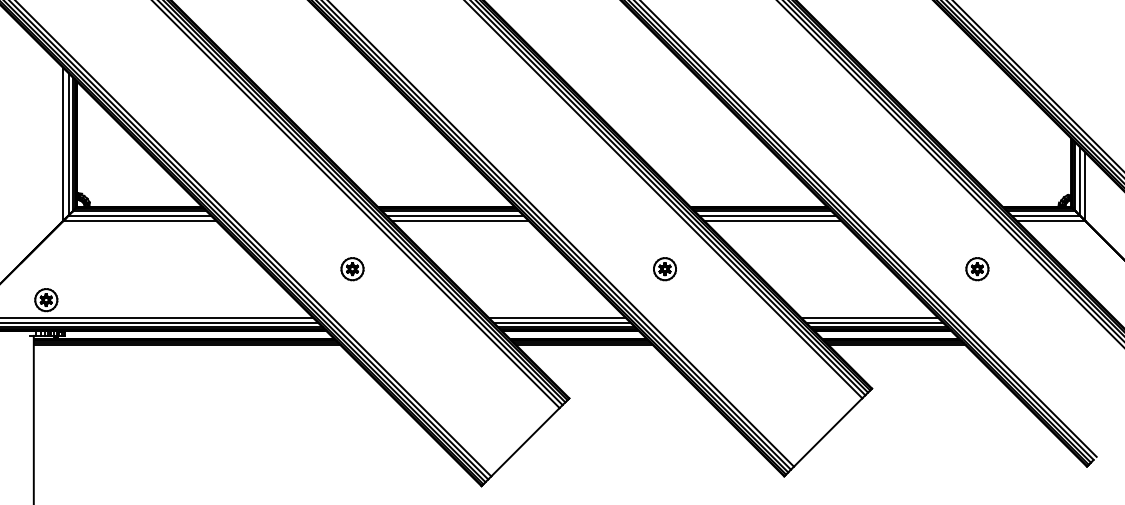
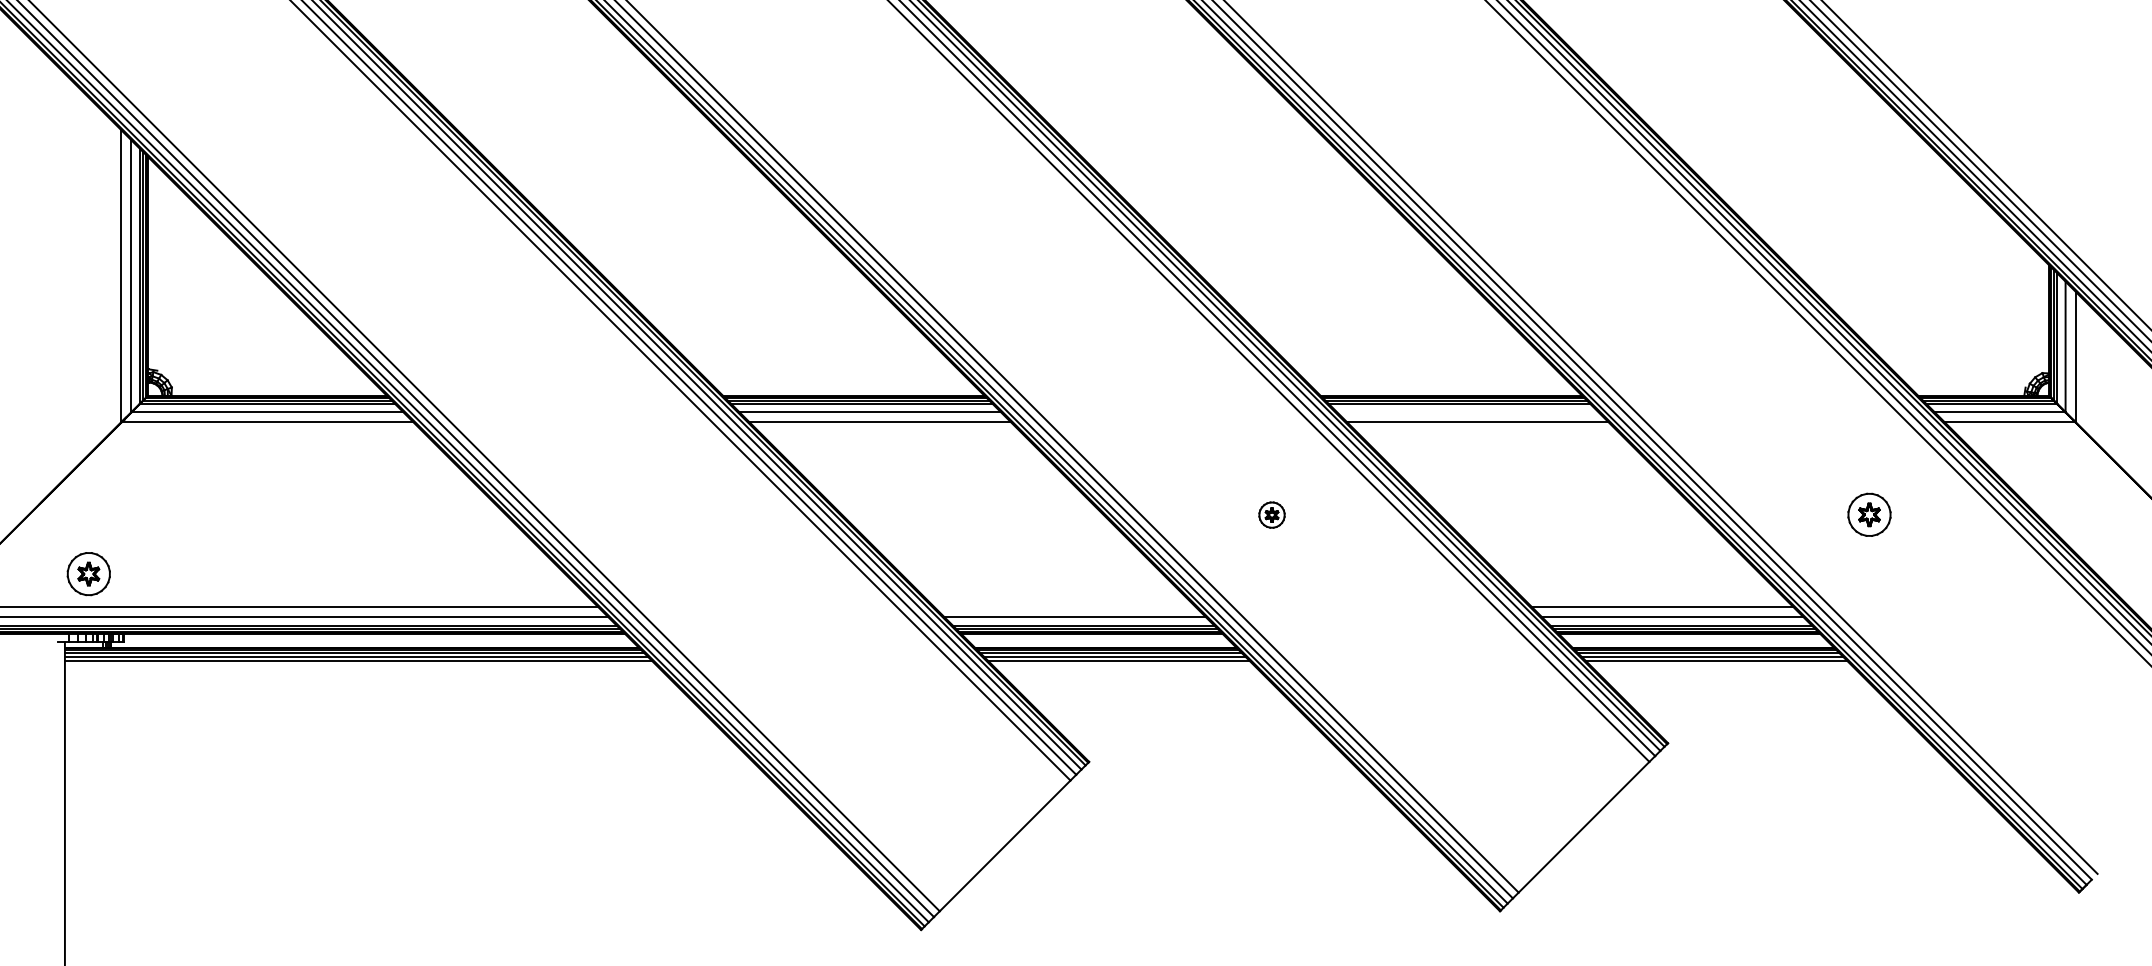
line: (767, 215) -> (1468, 412), removed
part: (352, 269) -> (674, 515), removed
part: (664, 269) -> (1271, 515), size x0.6
line: (556, 317) -> (1064, 607), removed

